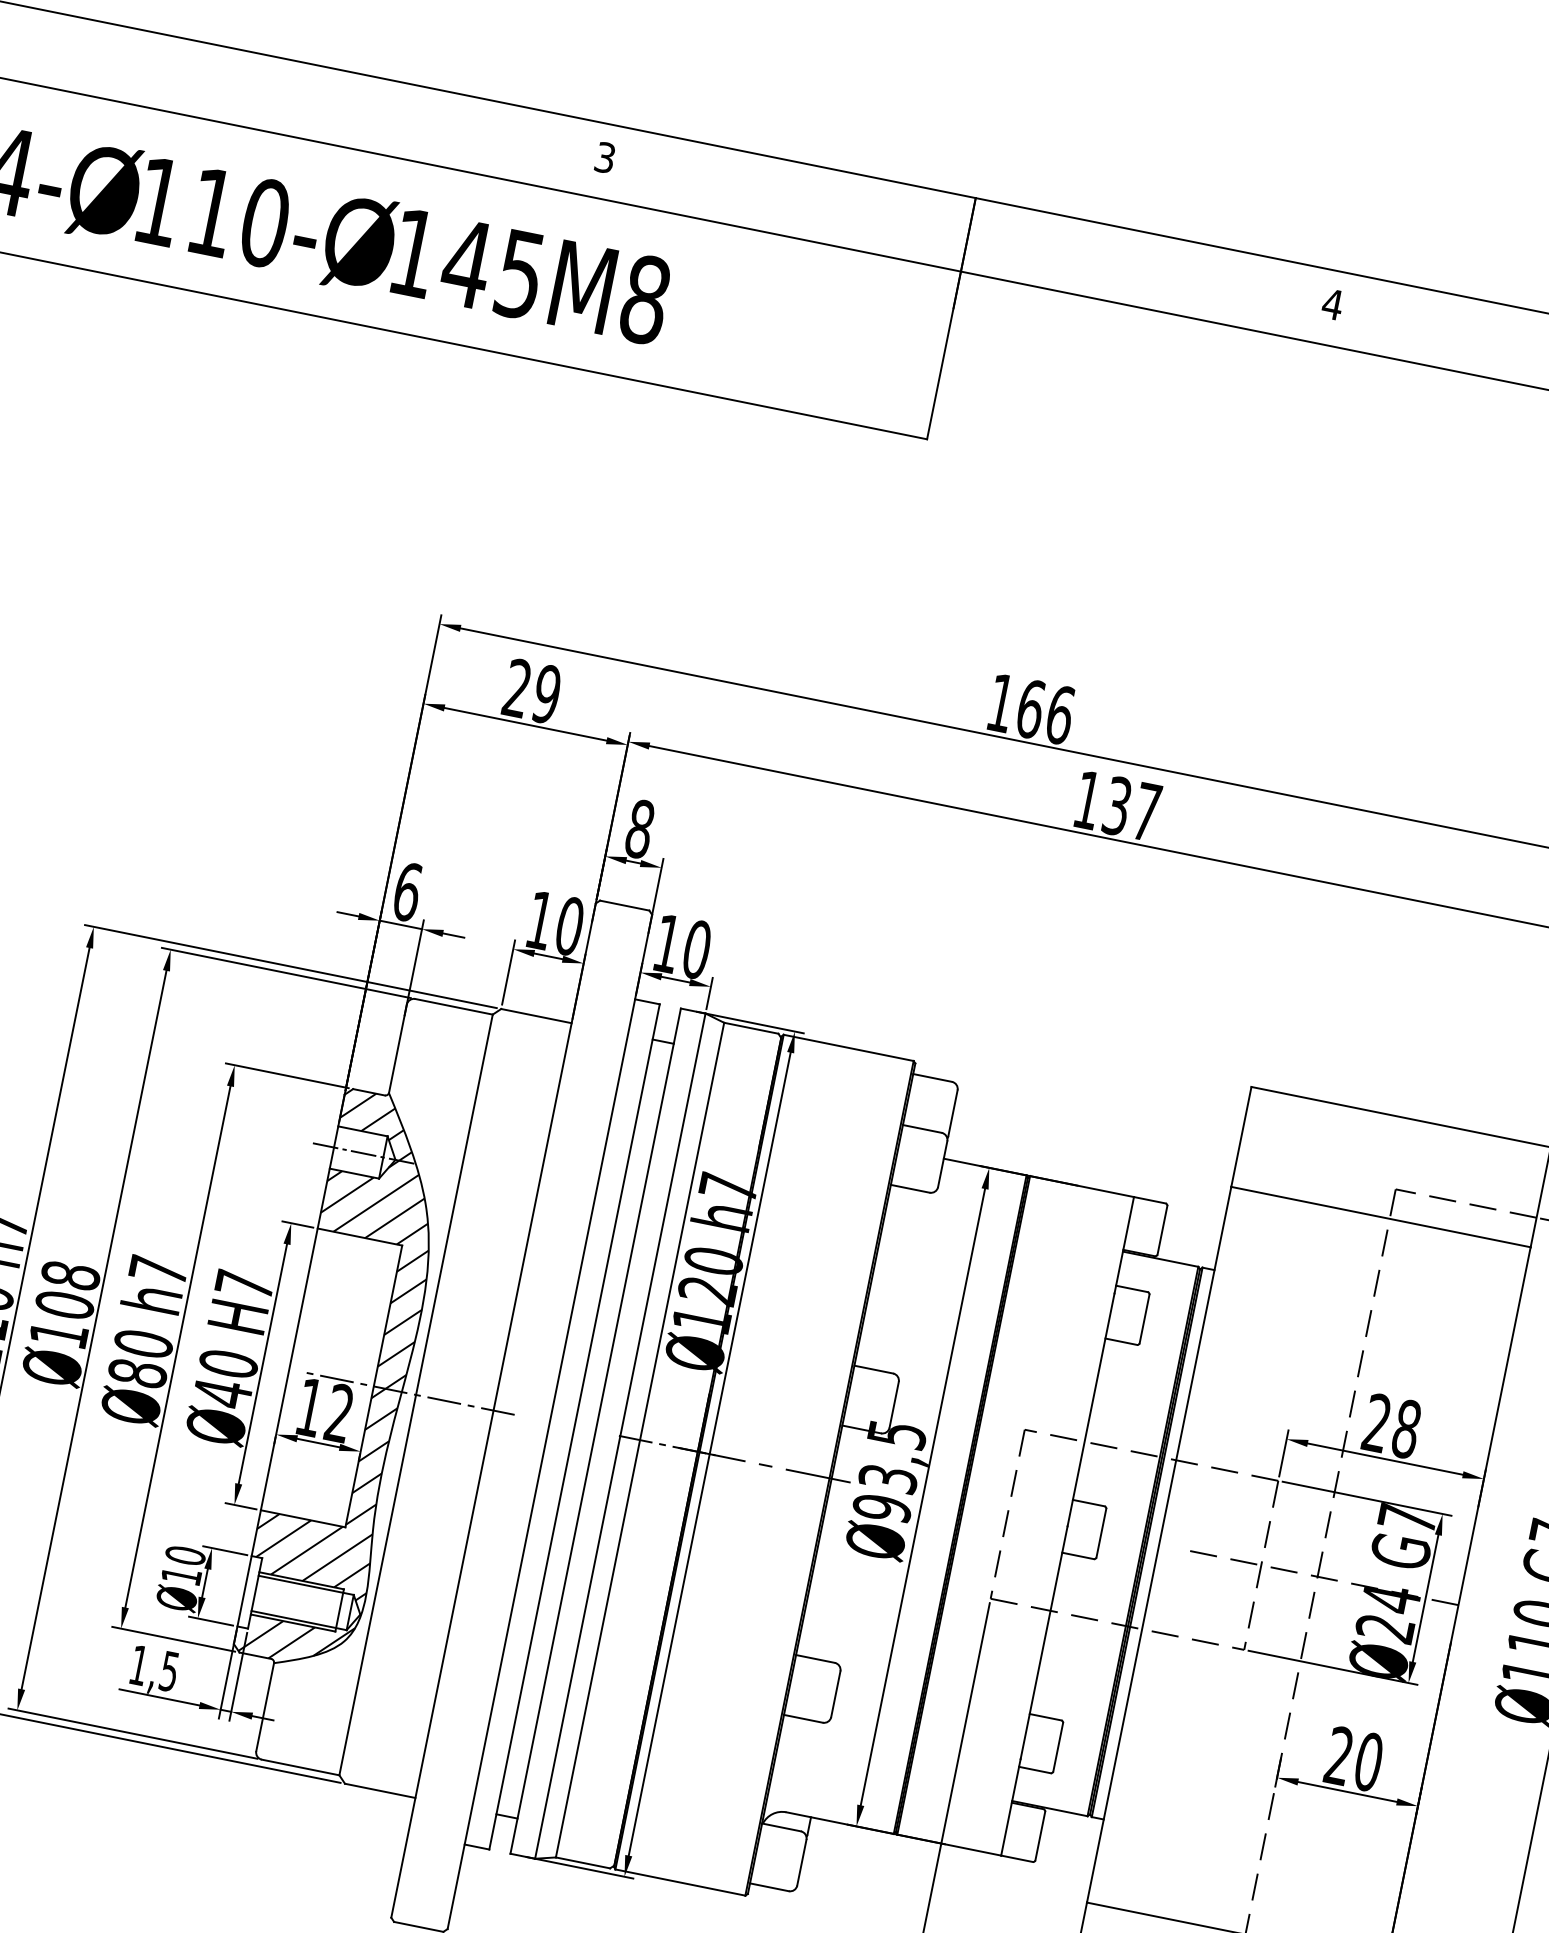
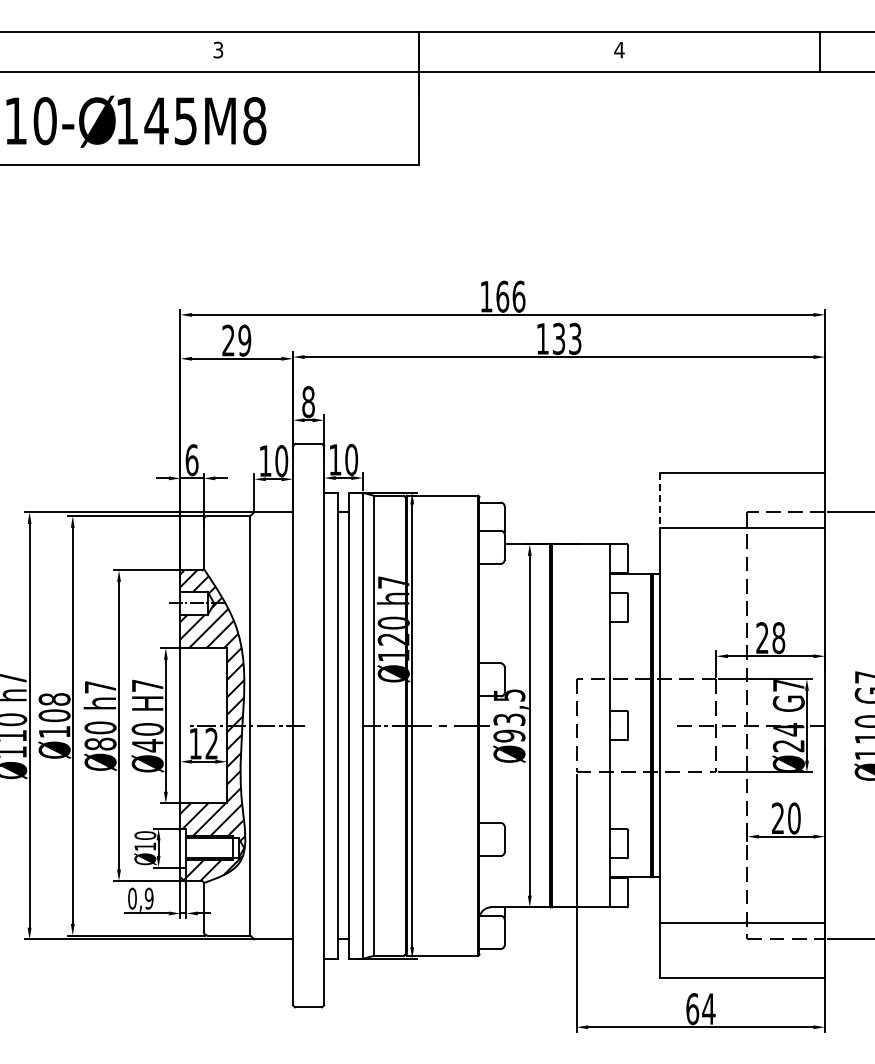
text: (1147, 811) -> (575, 338), 137 -> 133
line: (1242, 1136) -> (660, 500), solid -> dashed
text: (153, 1668) -> (140, 898), 1,5 -> 0,9

